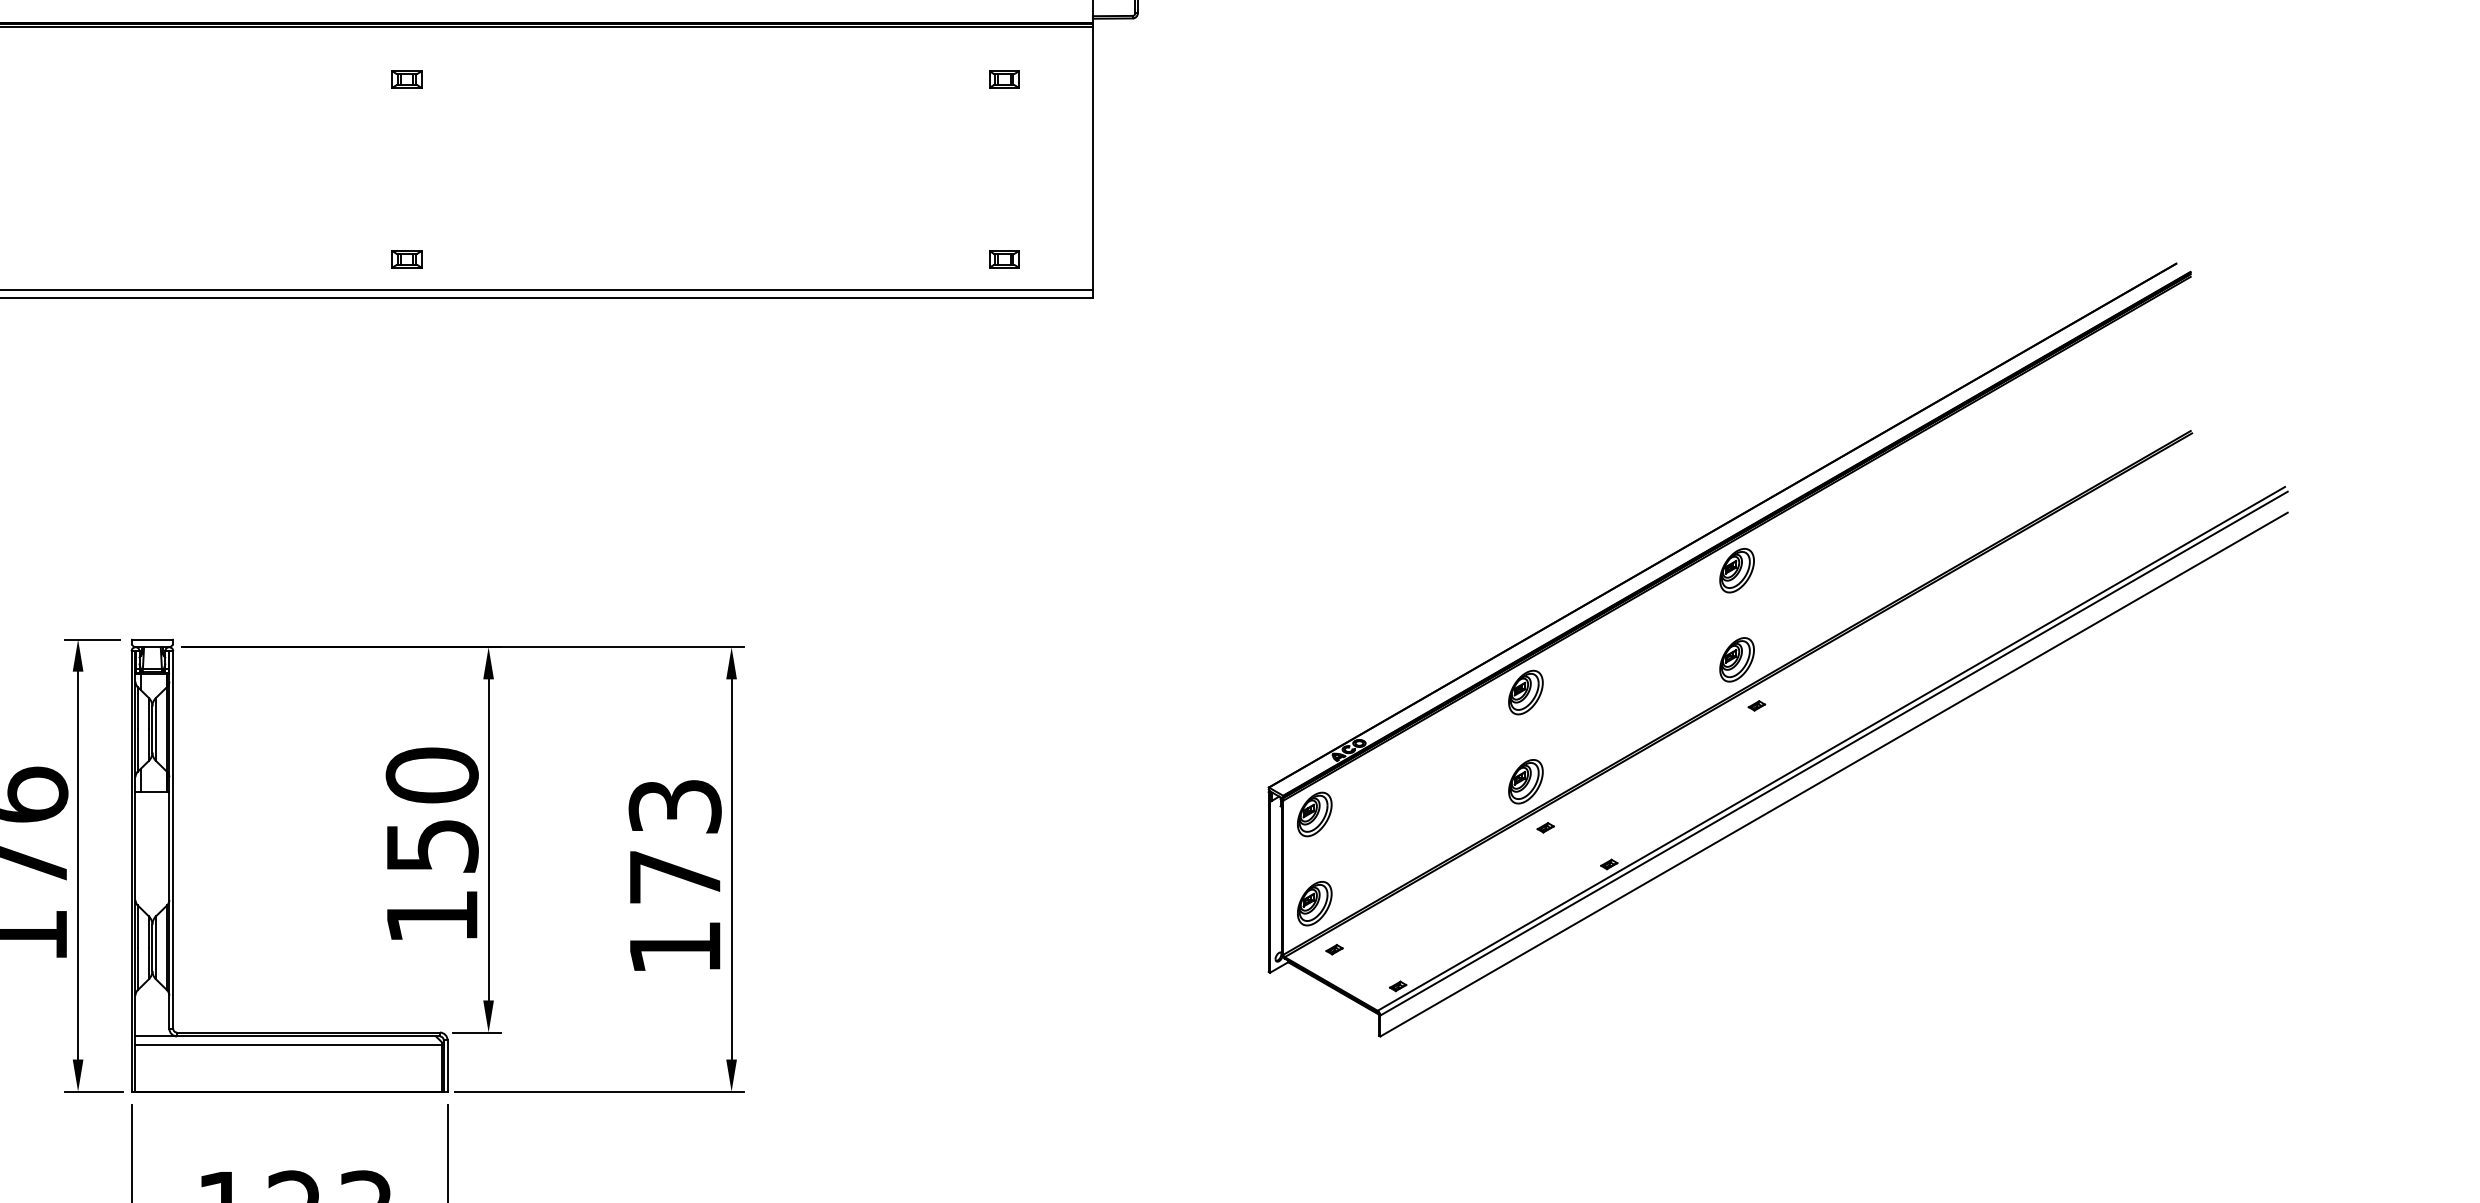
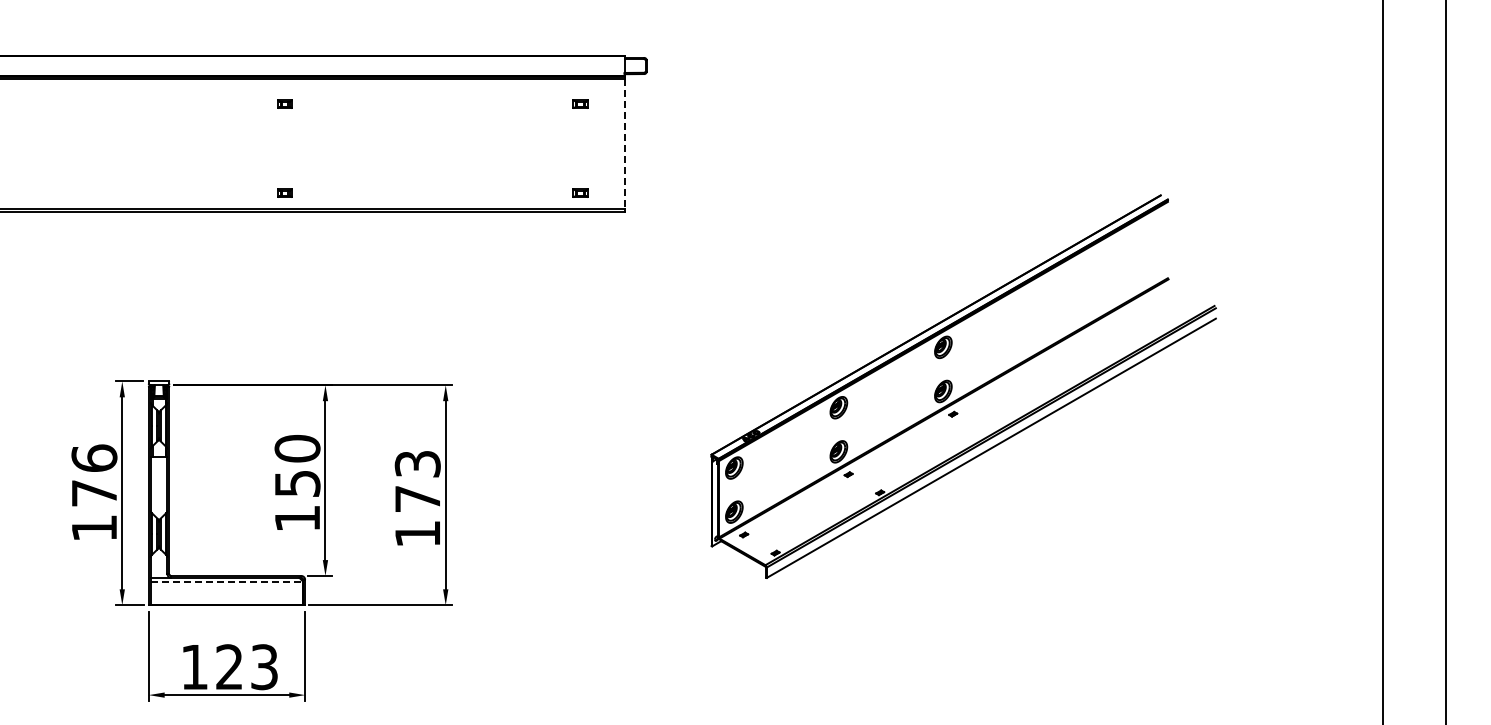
line: (1092, 160) -> (624, 144), solid -> dashed
line: (288, 1045) -> (226, 582), solid -> dashed

